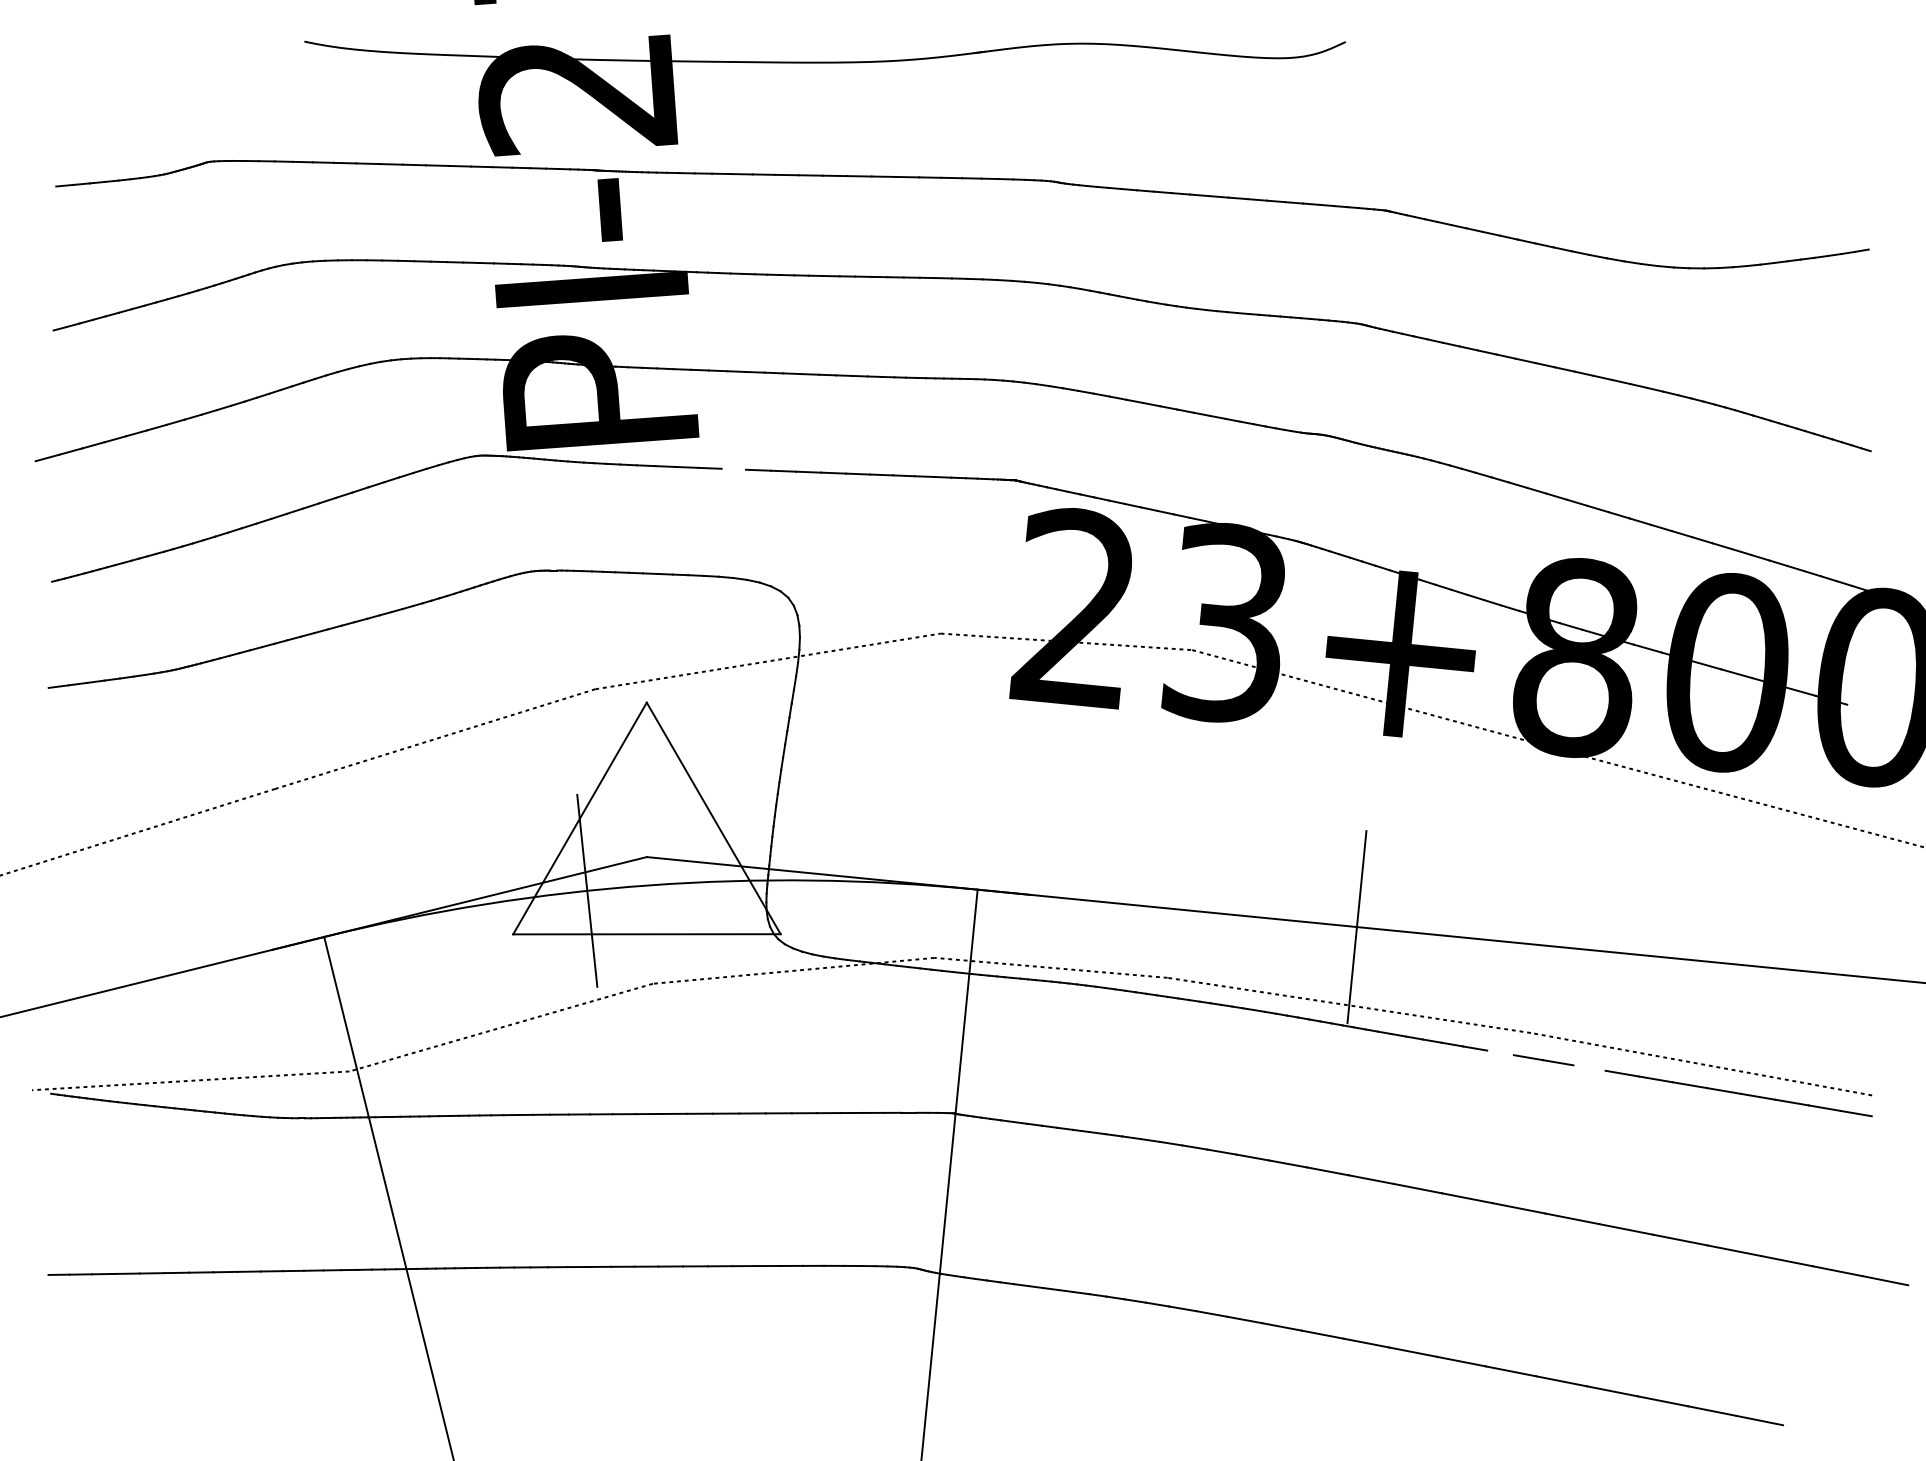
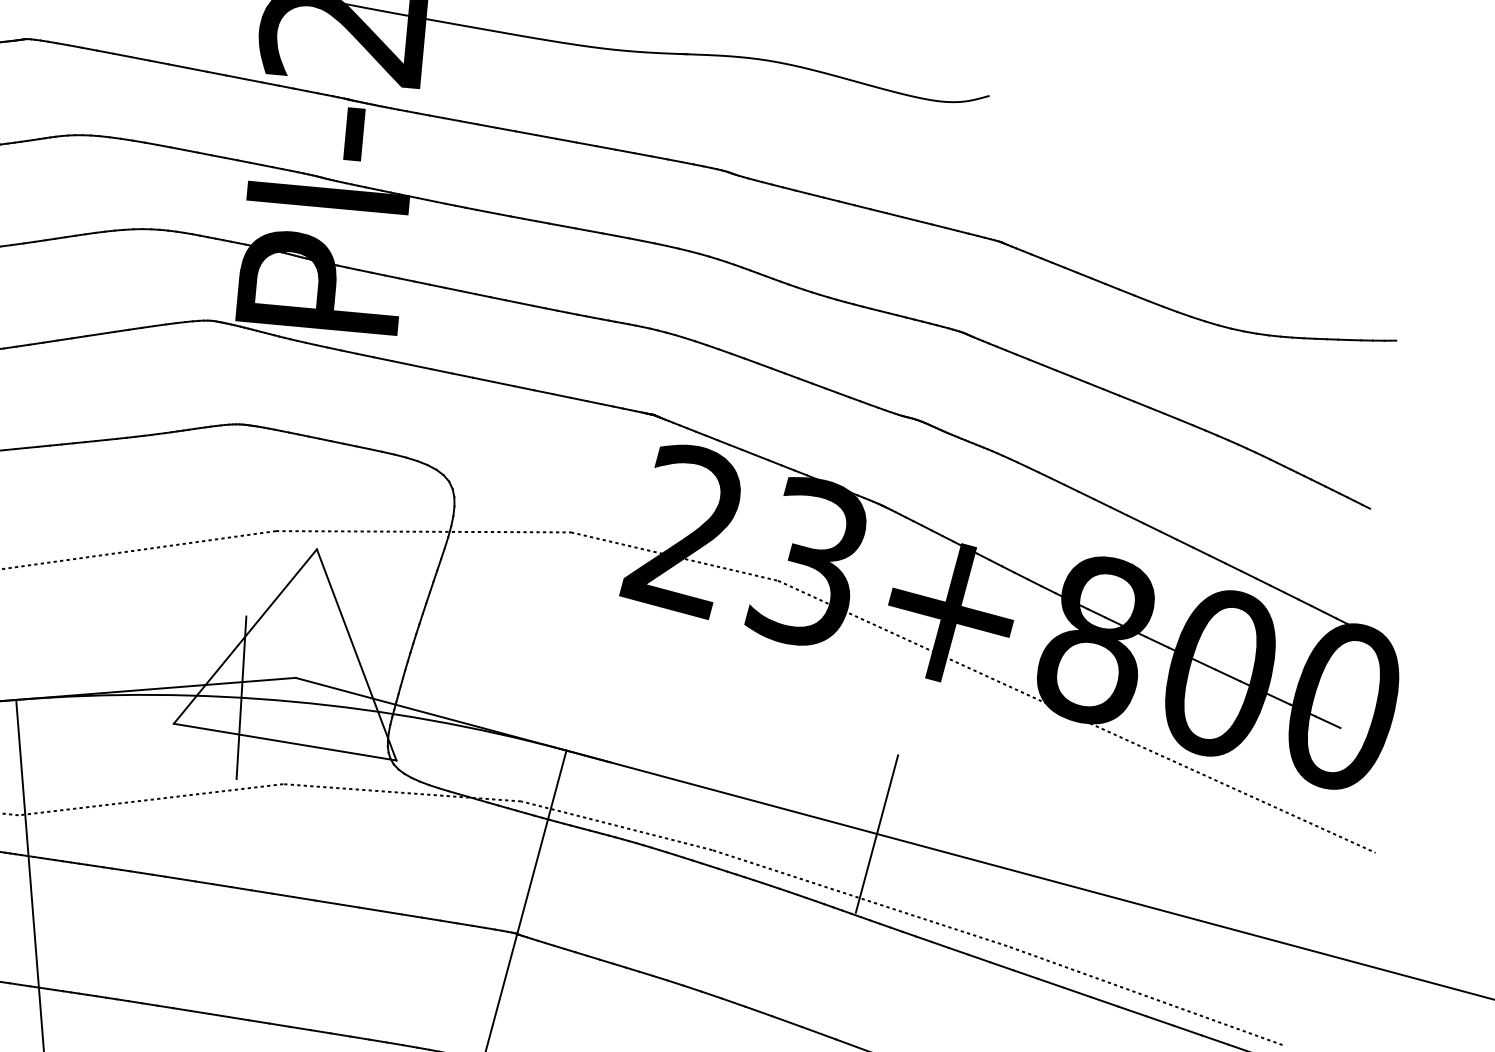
line: (733, 468) -> (421, 366), added
line: (1862, 708) -> (1327, 721), added
line: (1500, 1052) -> (979, 958), added
line: (1589, 1067) -> (1051, 982), added

